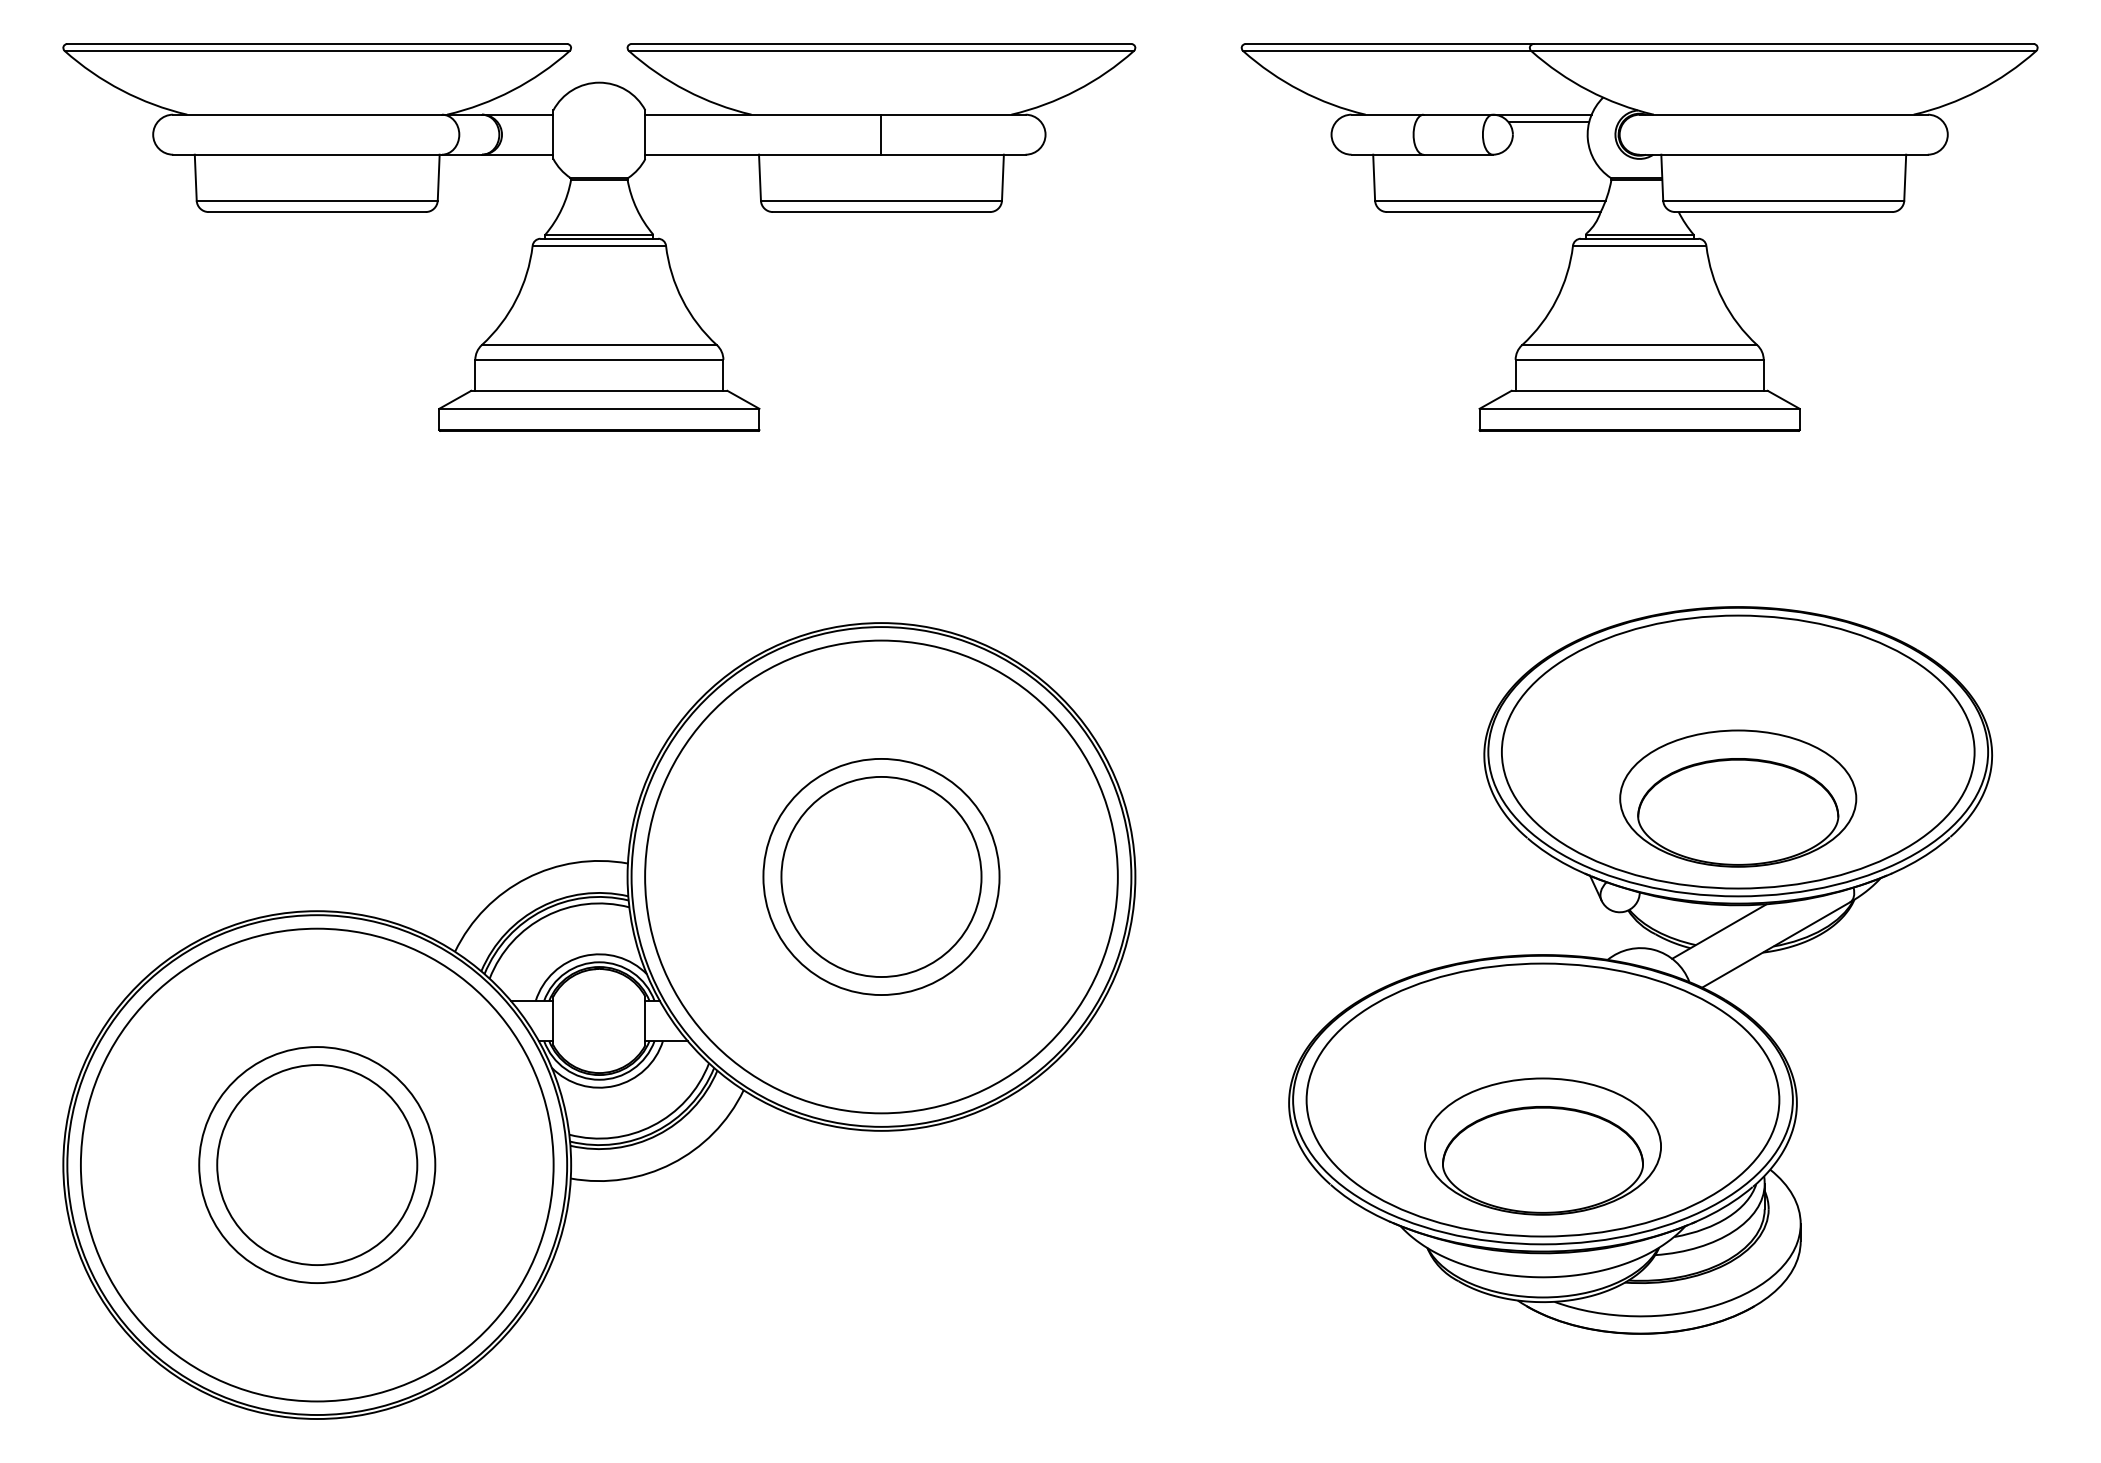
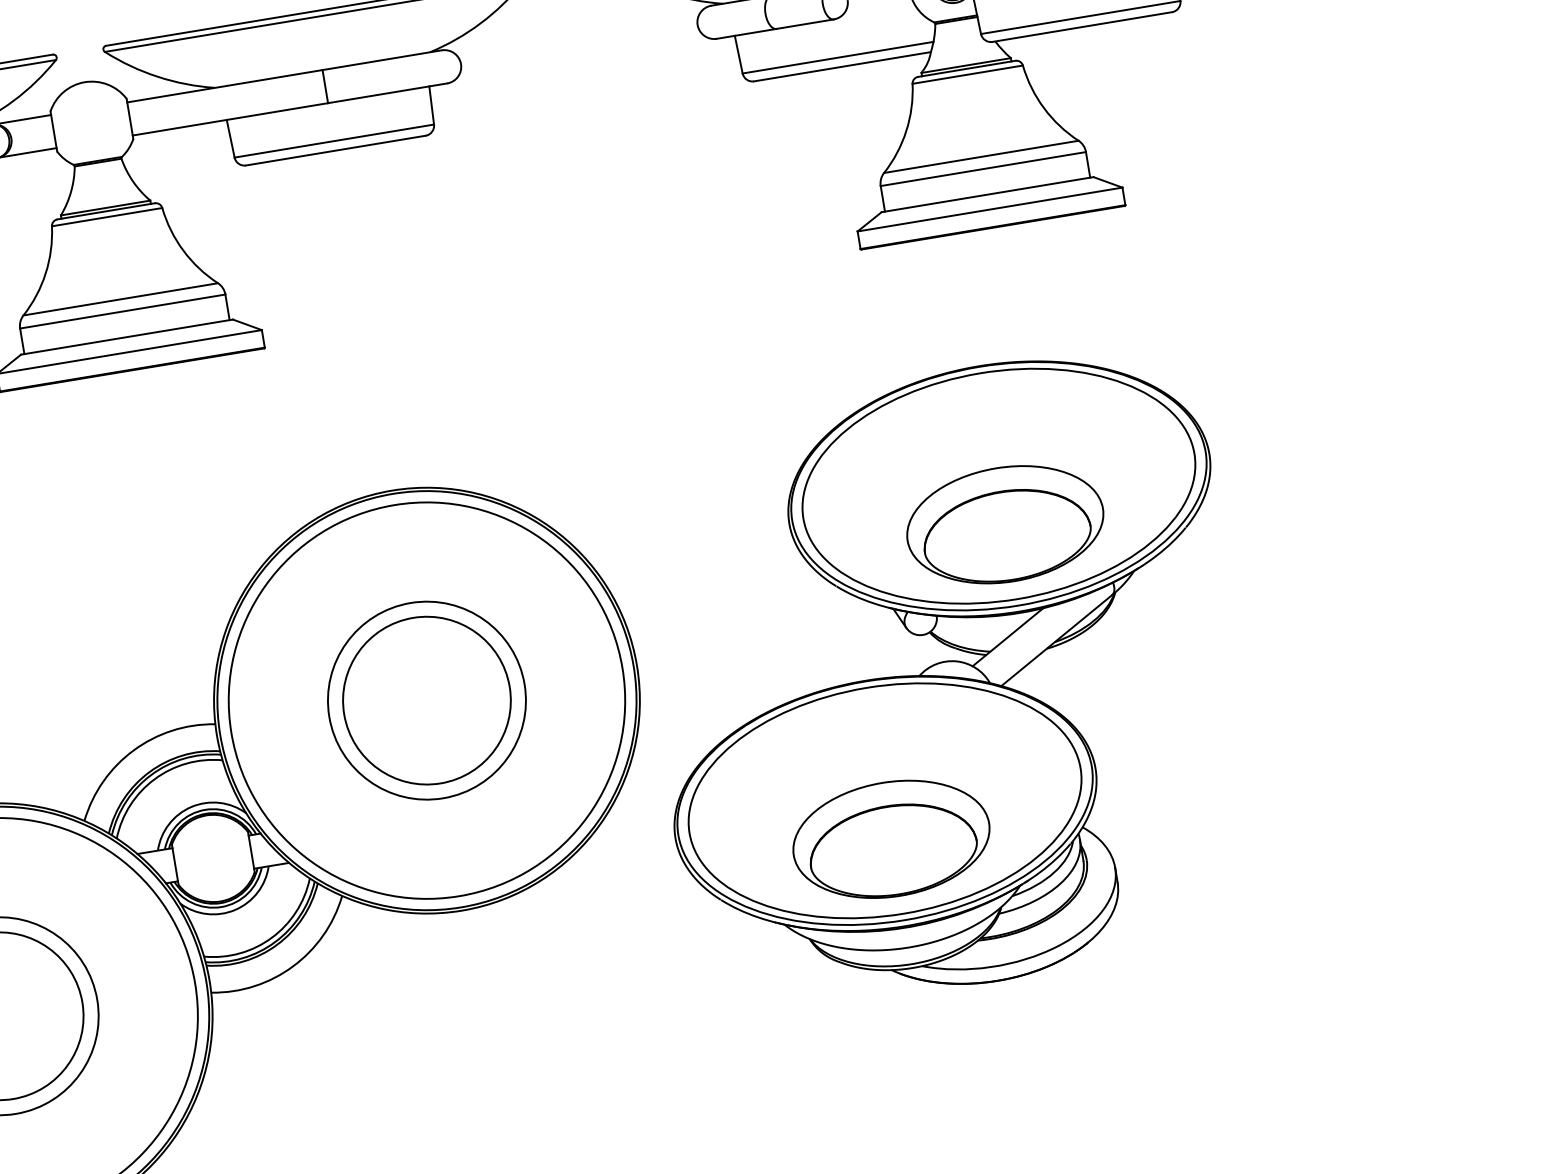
part: (1640, 970) -> (948, 680), moved

